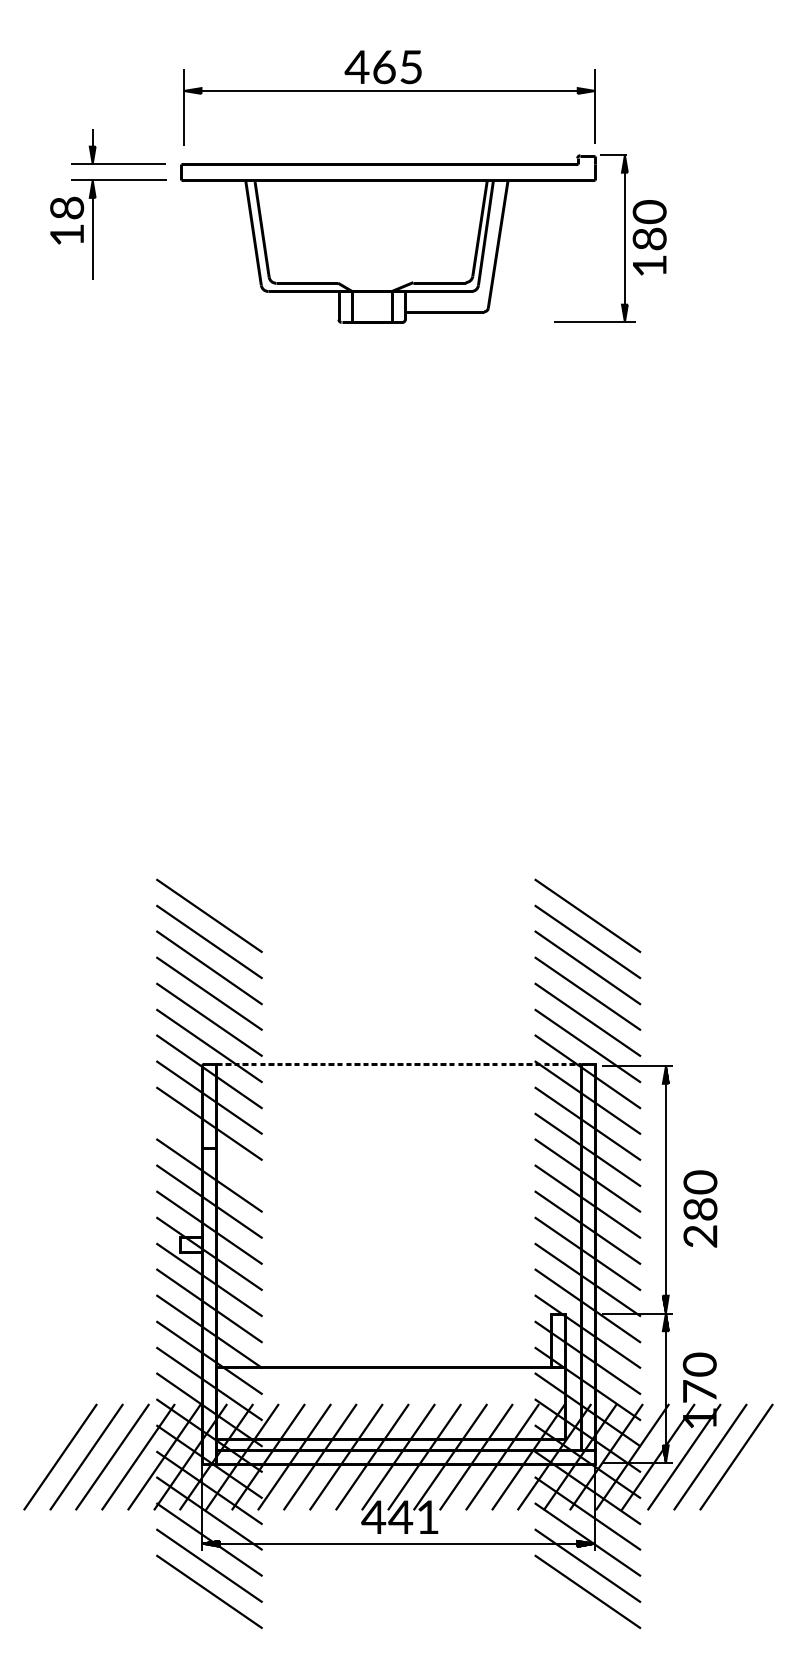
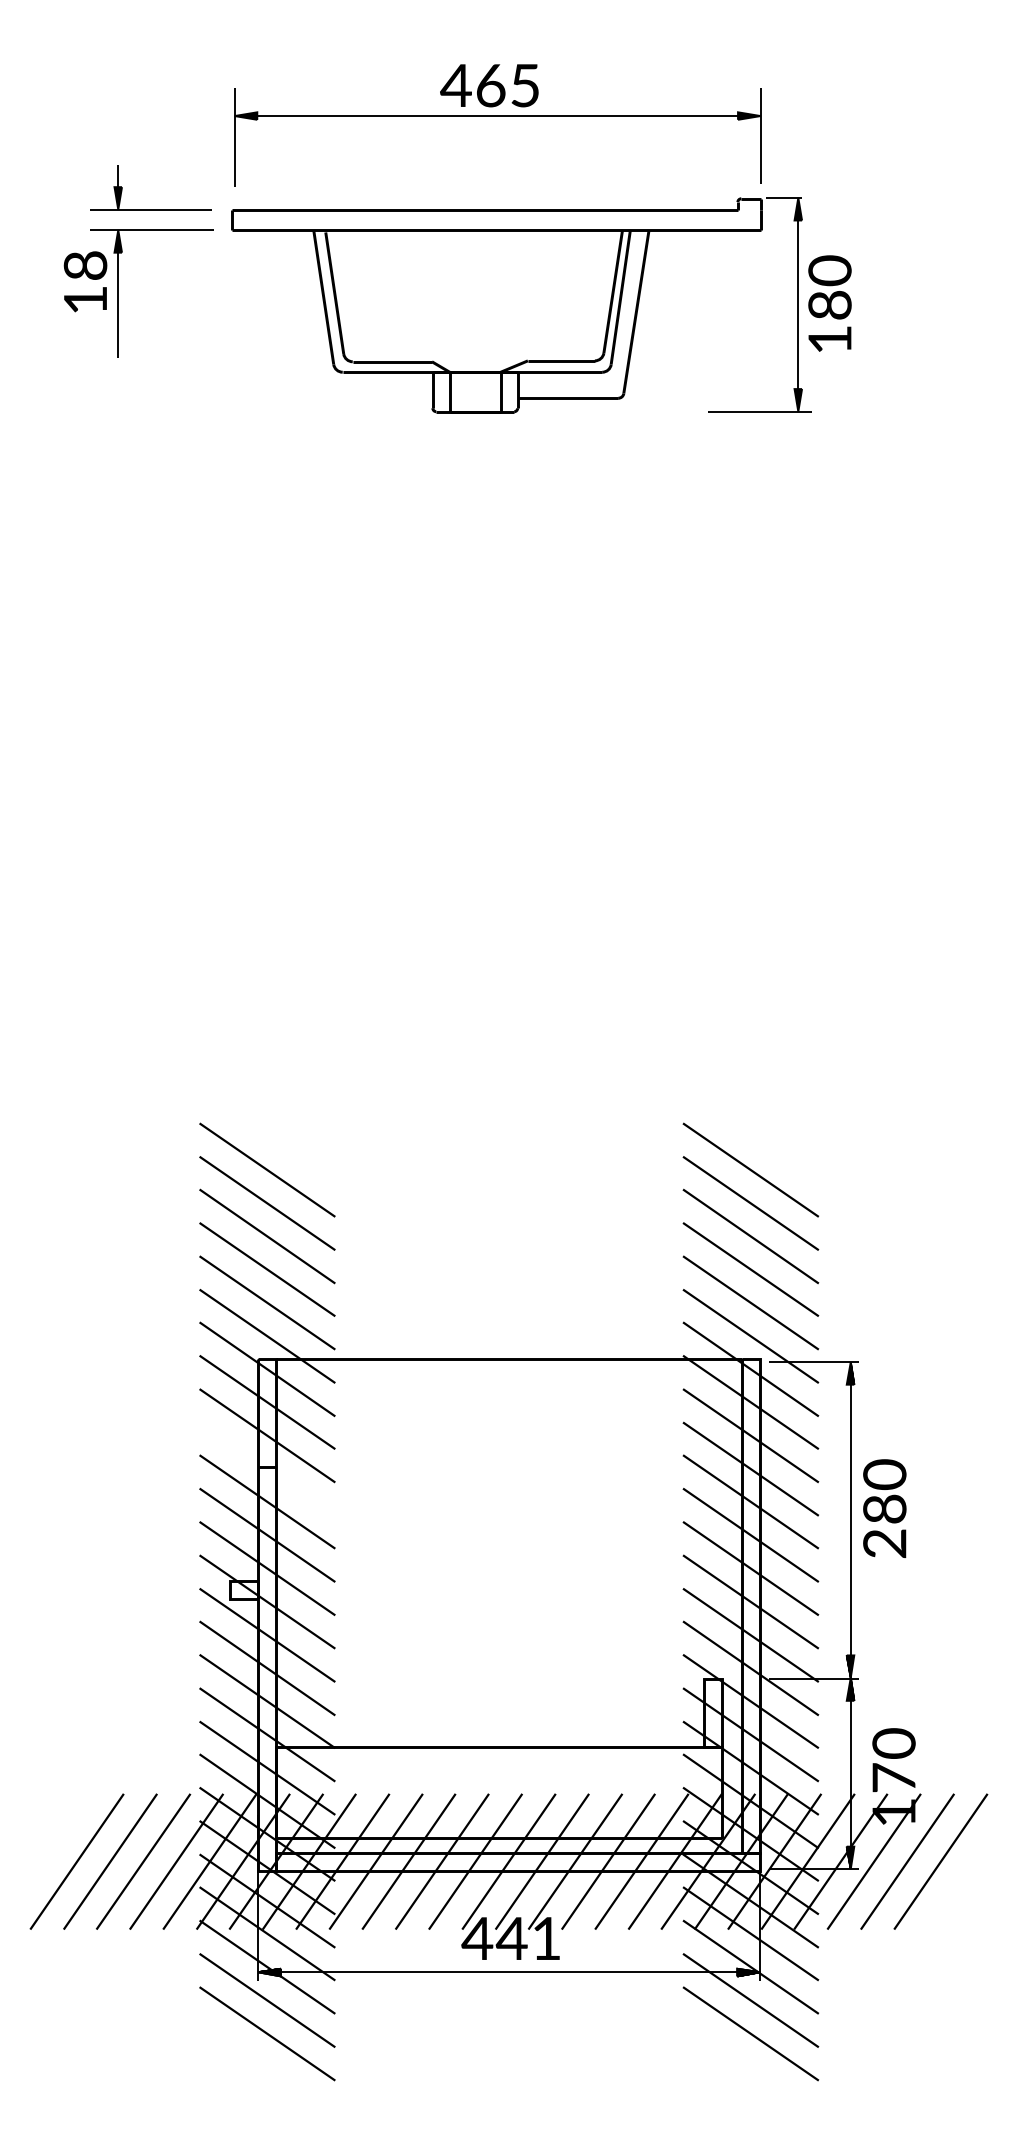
line: (398, 1064) -> (509, 1359), dashed -> solid
text: (700, 1208) -> (884, 1508), moved

